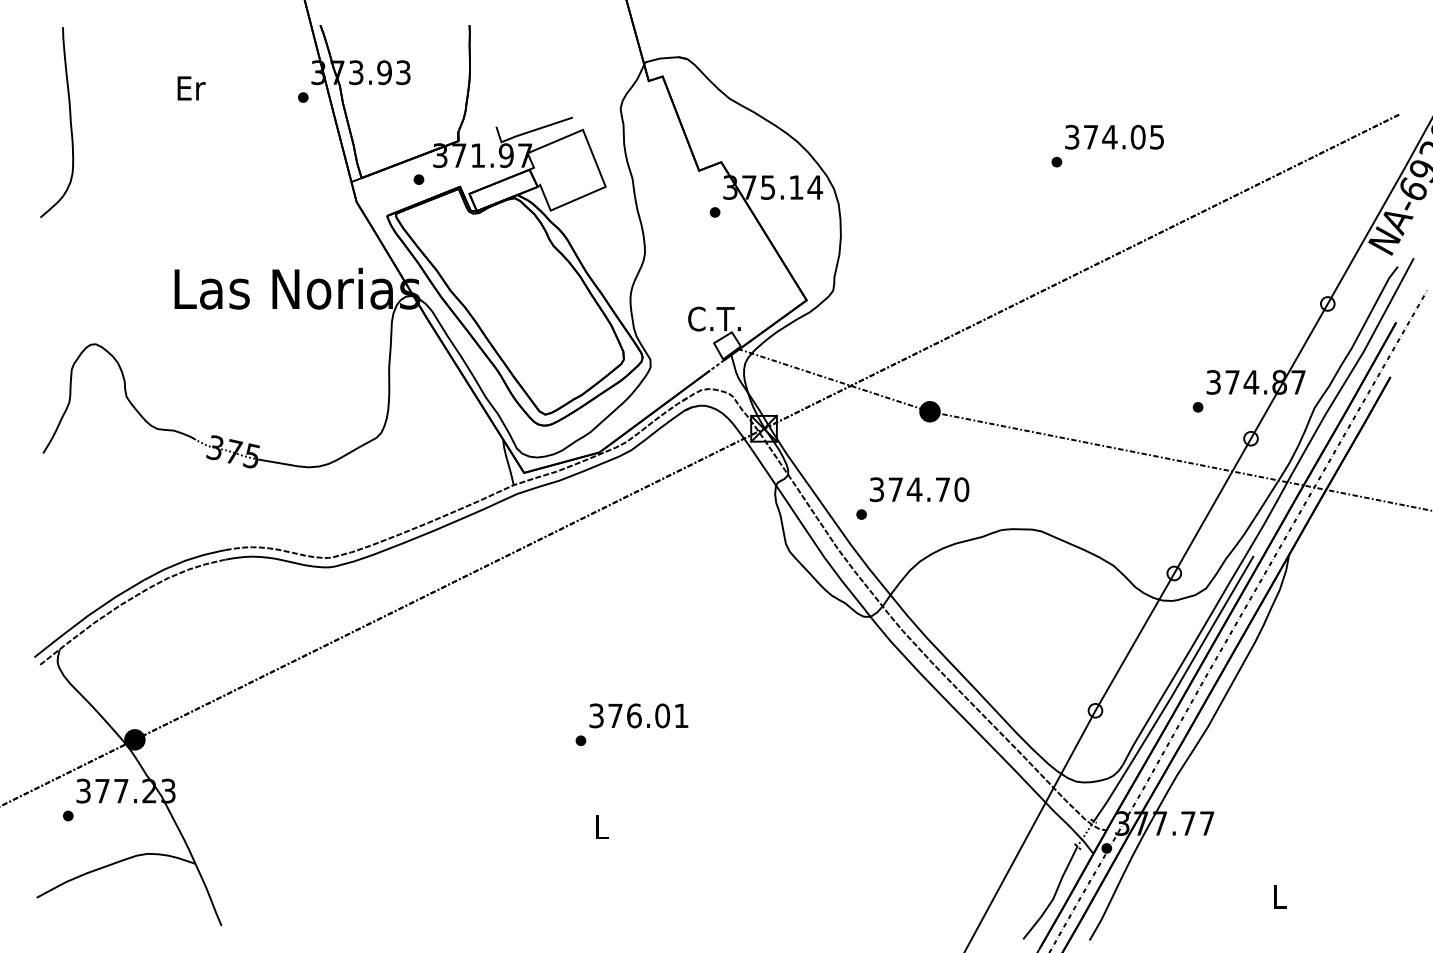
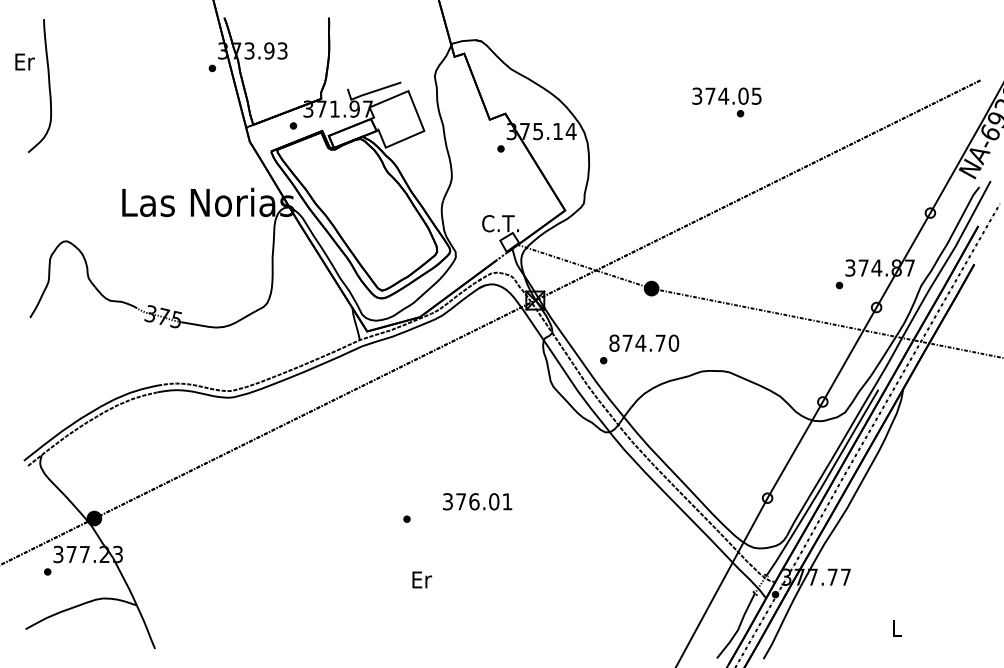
text: (190, 87) -> (24, 61), moved
text: (1113, 136) -> (726, 95), moved
text: (877, 488) -> (614, 342), 374.70 -> 874.70
text: (638, 715) -> (477, 501), moved
text: (603, 826) -> (422, 579), L -> Er

